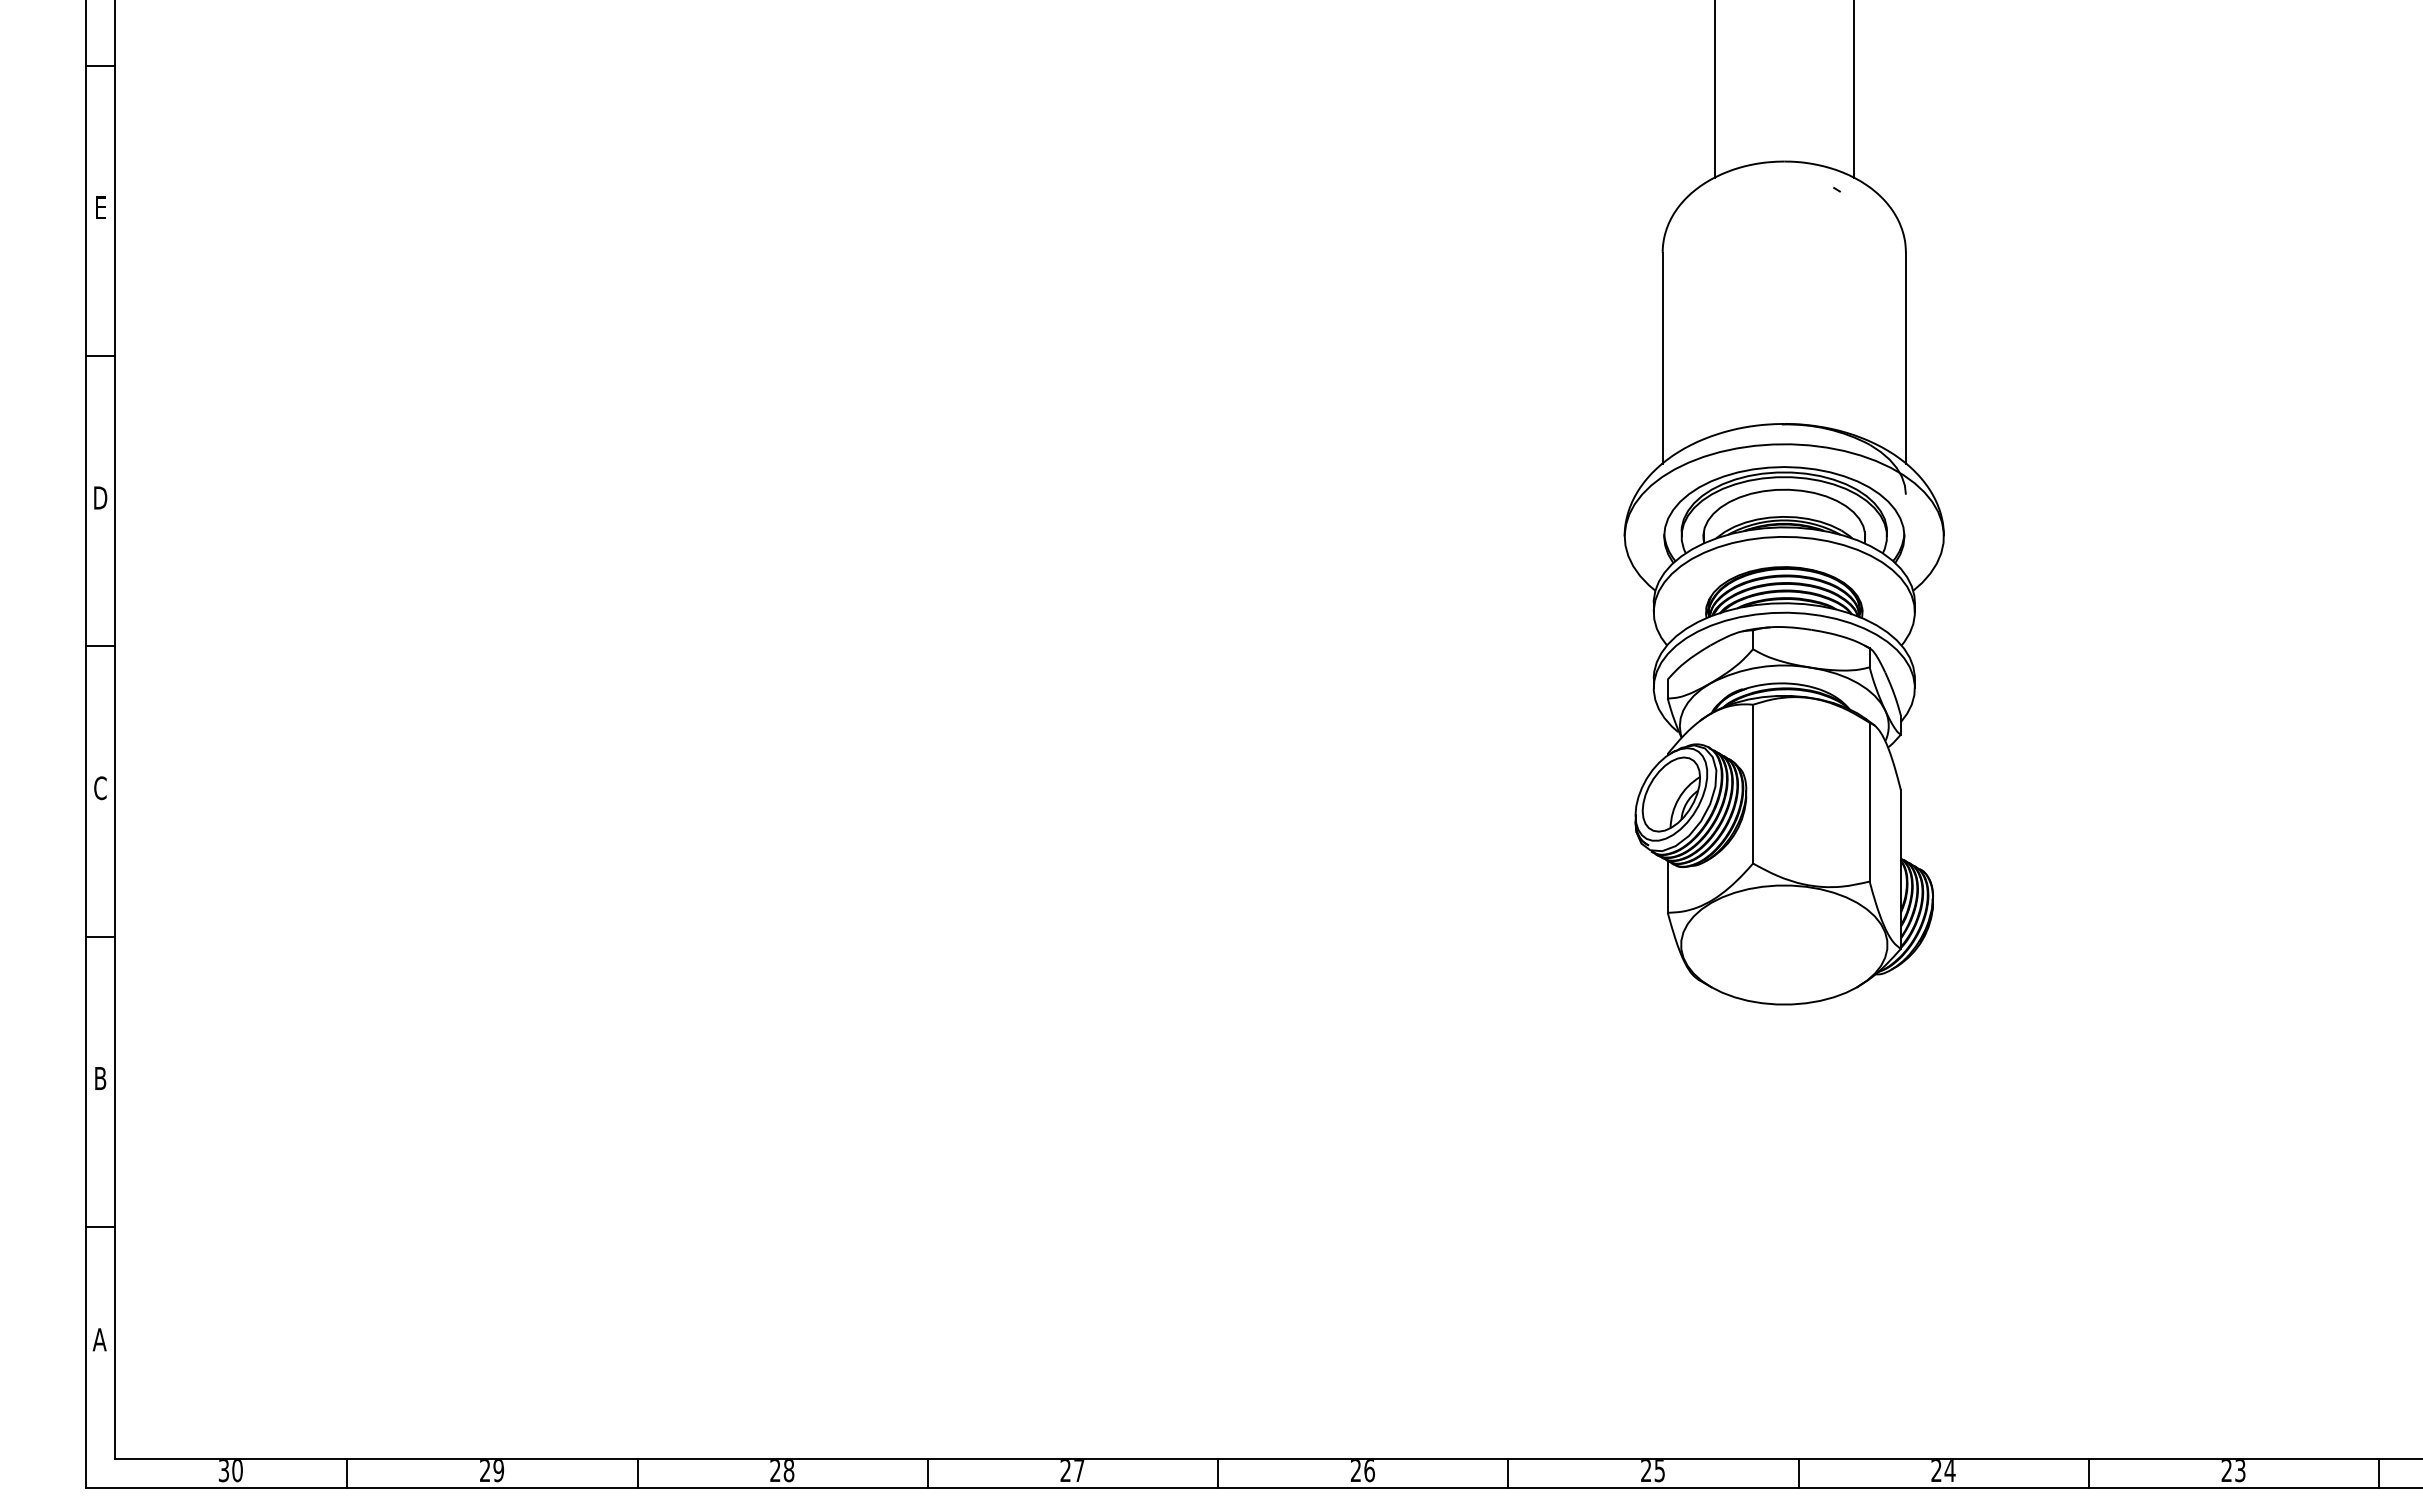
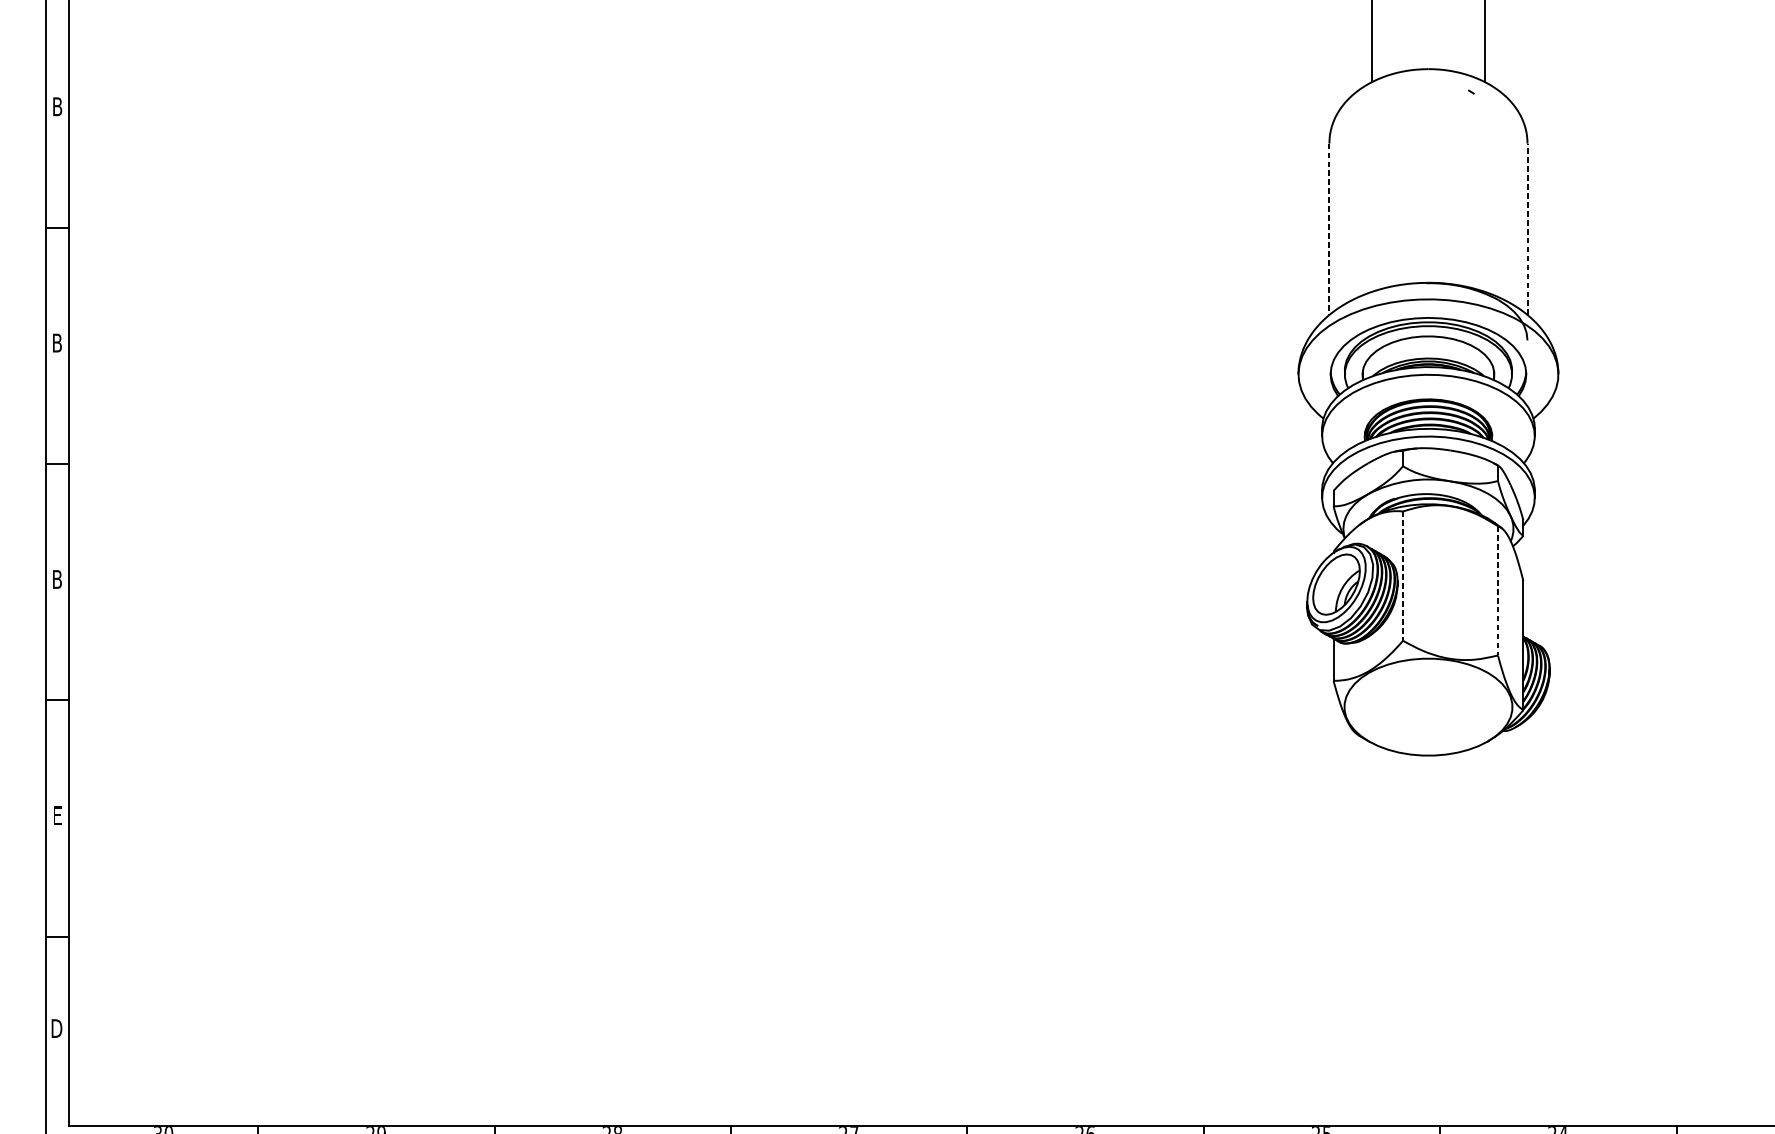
text: (100, 207) -> (57, 106), E -> B
line: (1905, 357) -> (1527, 228), solid -> dashed
line: (1662, 358) -> (1329, 229), solid -> dashed
text: (100, 497) -> (57, 342), D -> B
line: (1753, 784) -> (1403, 576), solid -> dashed
text: (100, 788) -> (57, 579), C -> B
line: (1869, 802) -> (1497, 591), solid -> dashed
text: (100, 1078) -> (57, 815), B -> E
text: (99, 1339) -> (56, 1028), A -> D

